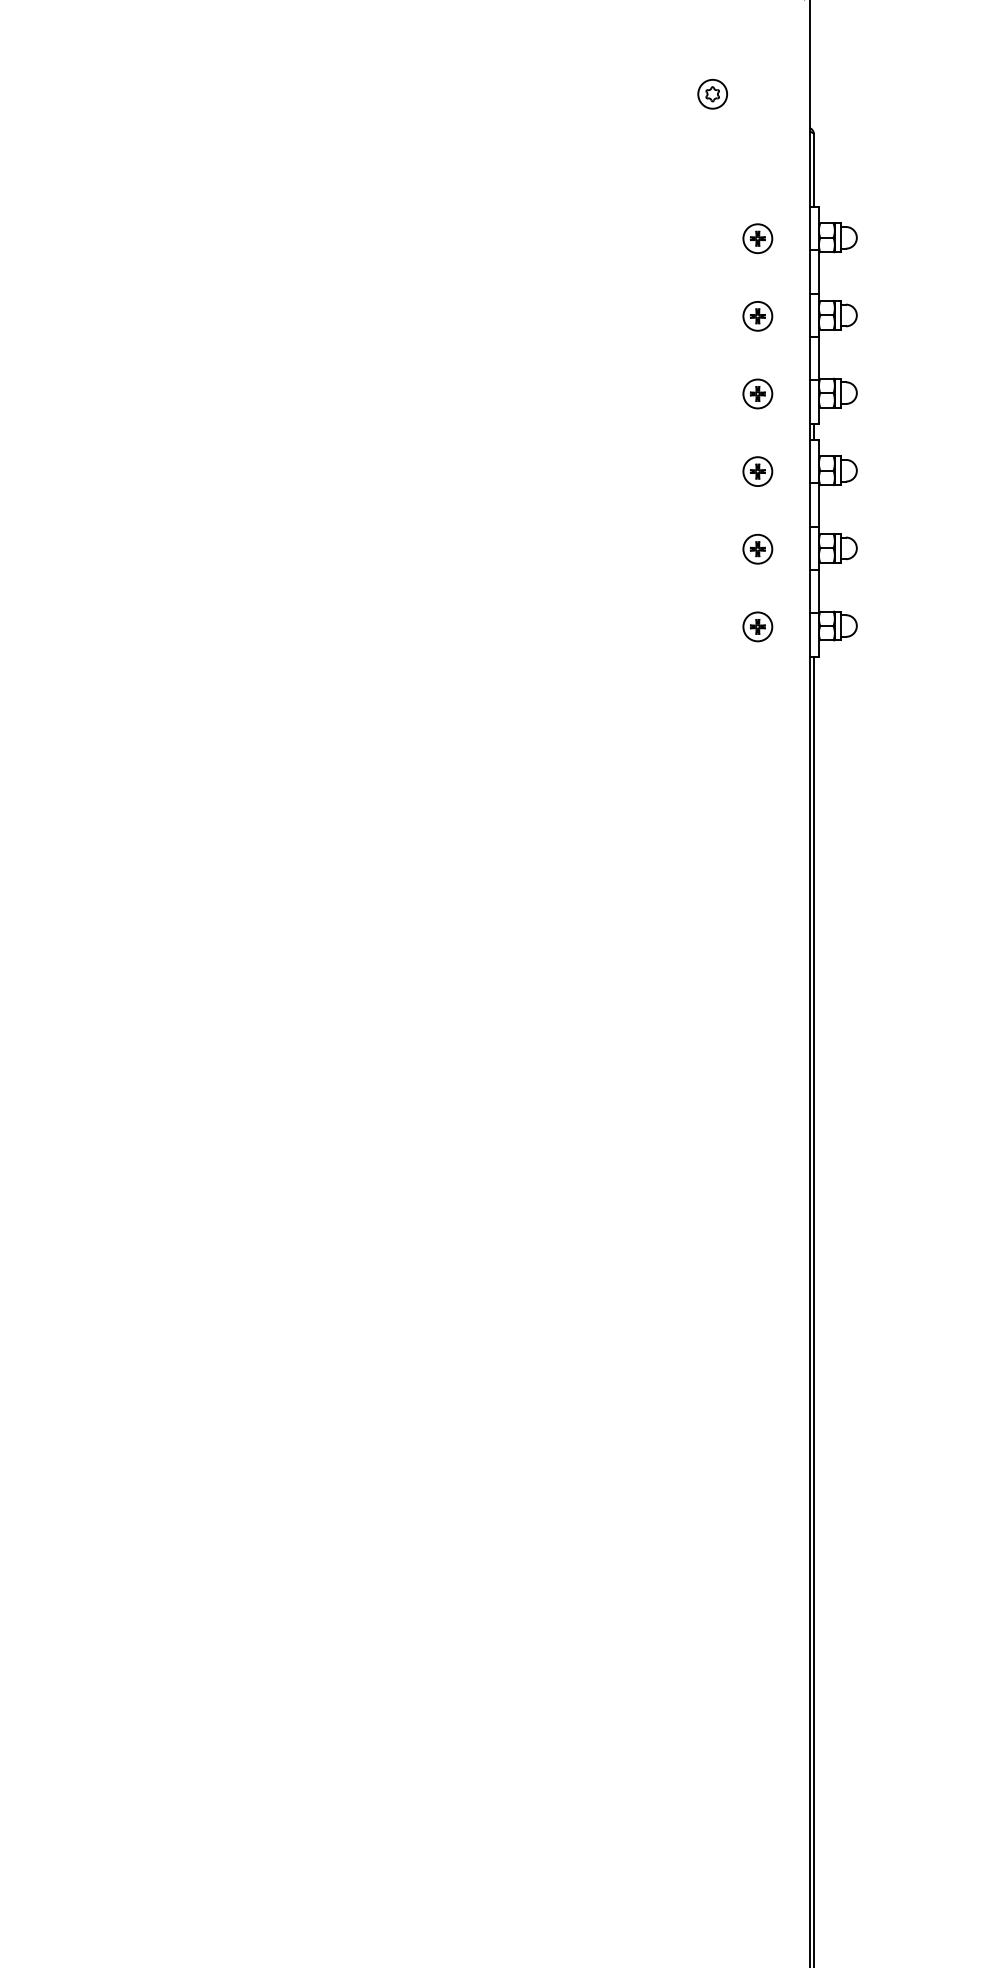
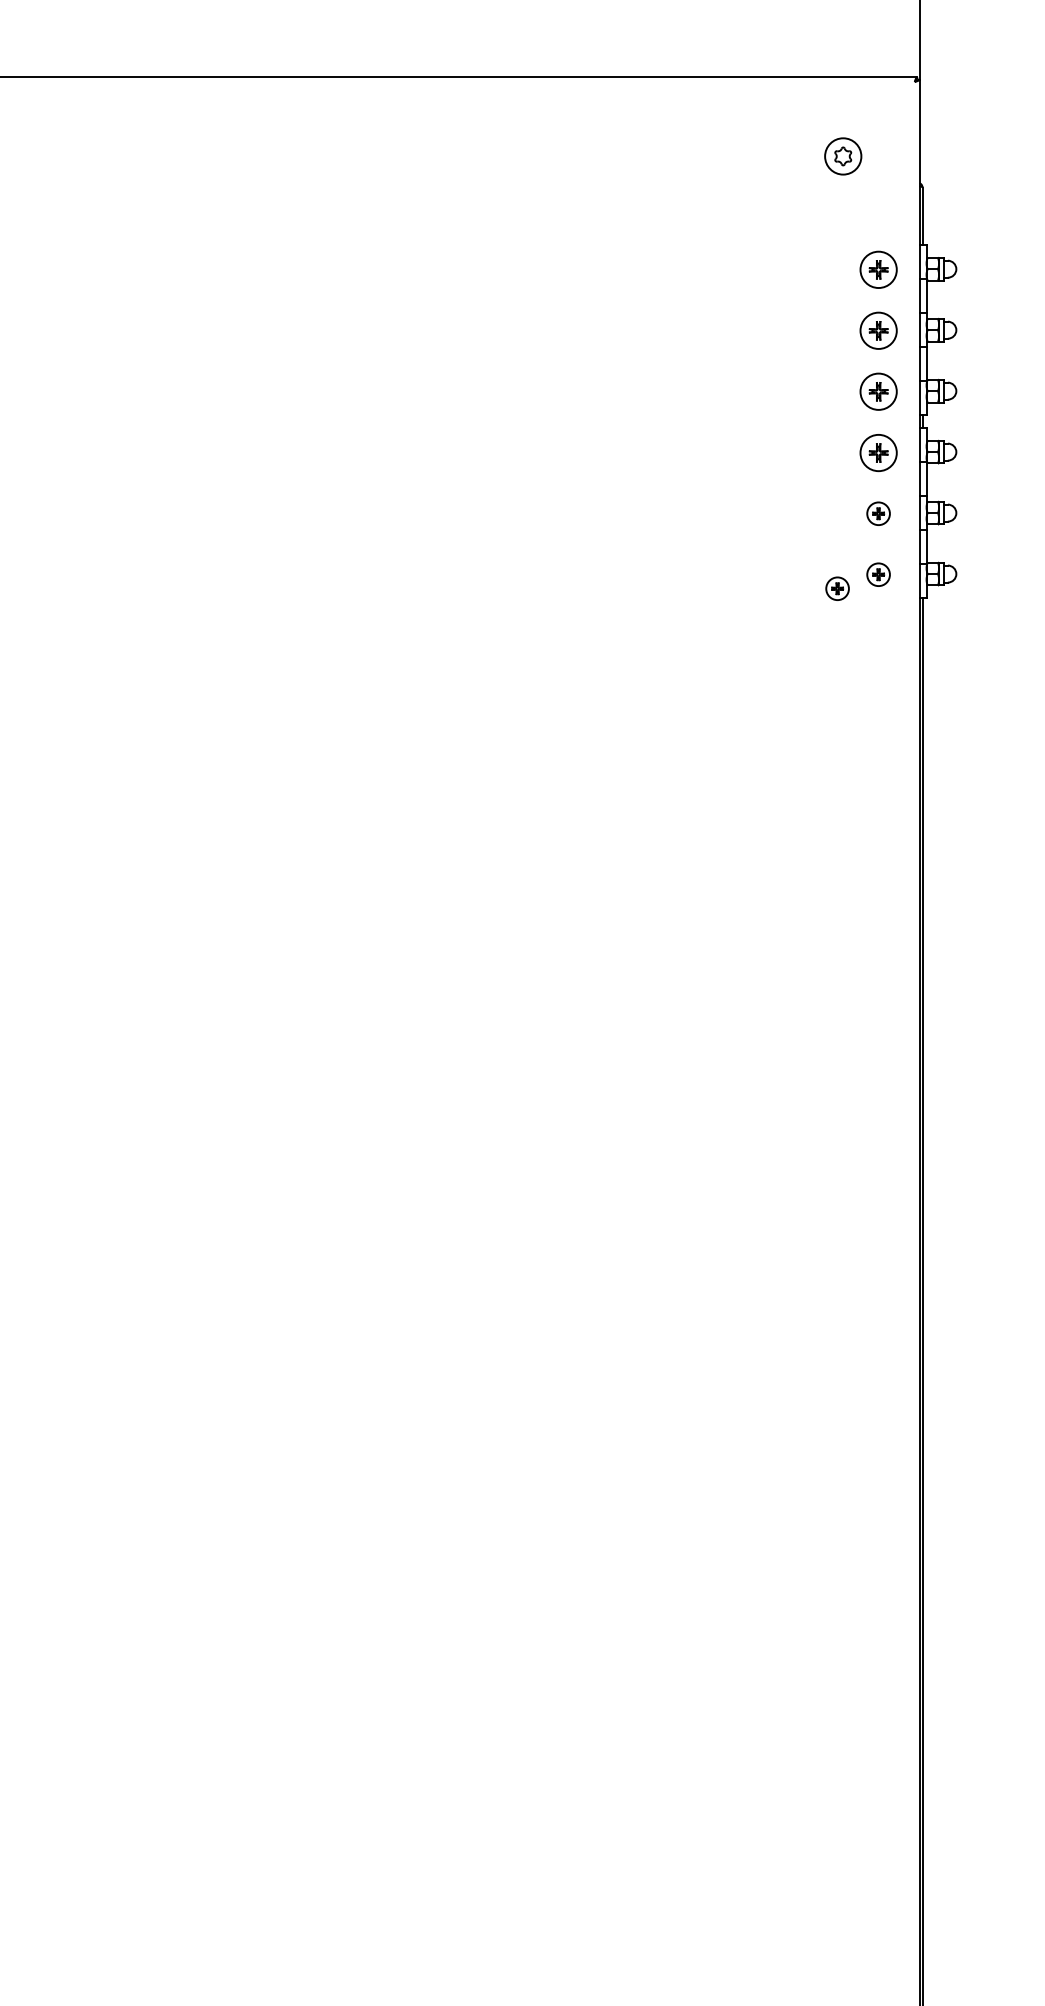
part: (711, 94) -> (842, 156), size x1.6
part: (757, 238) -> (878, 269), size x1.6
part: (757, 315) -> (878, 330), size x1.6
part: (757, 393) -> (878, 391), size x1.6
part: (757, 471) -> (878, 452), size x1.6
part: (705, 644) -> (837, 588), added

